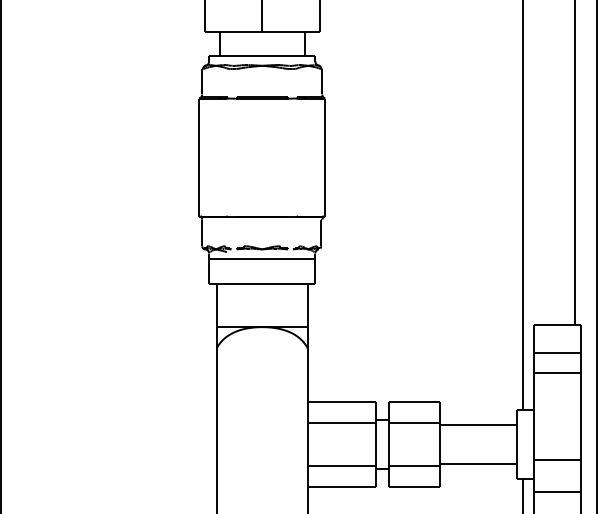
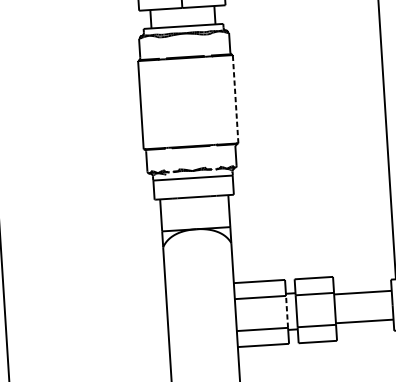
line: (325, 157) -> (235, 99), solid -> dashed
line: (376, 444) -> (287, 311), solid -> dashed

